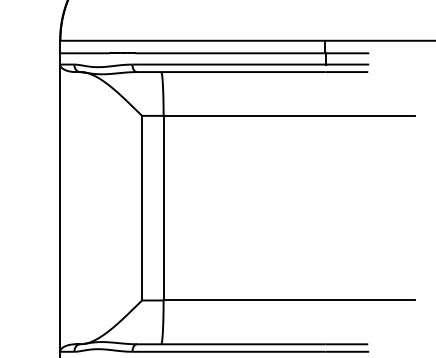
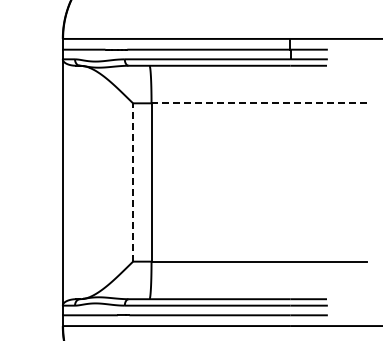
line: (289, 116) -> (259, 103), solid -> dashed
line: (142, 208) -> (133, 182), solid -> dashed

